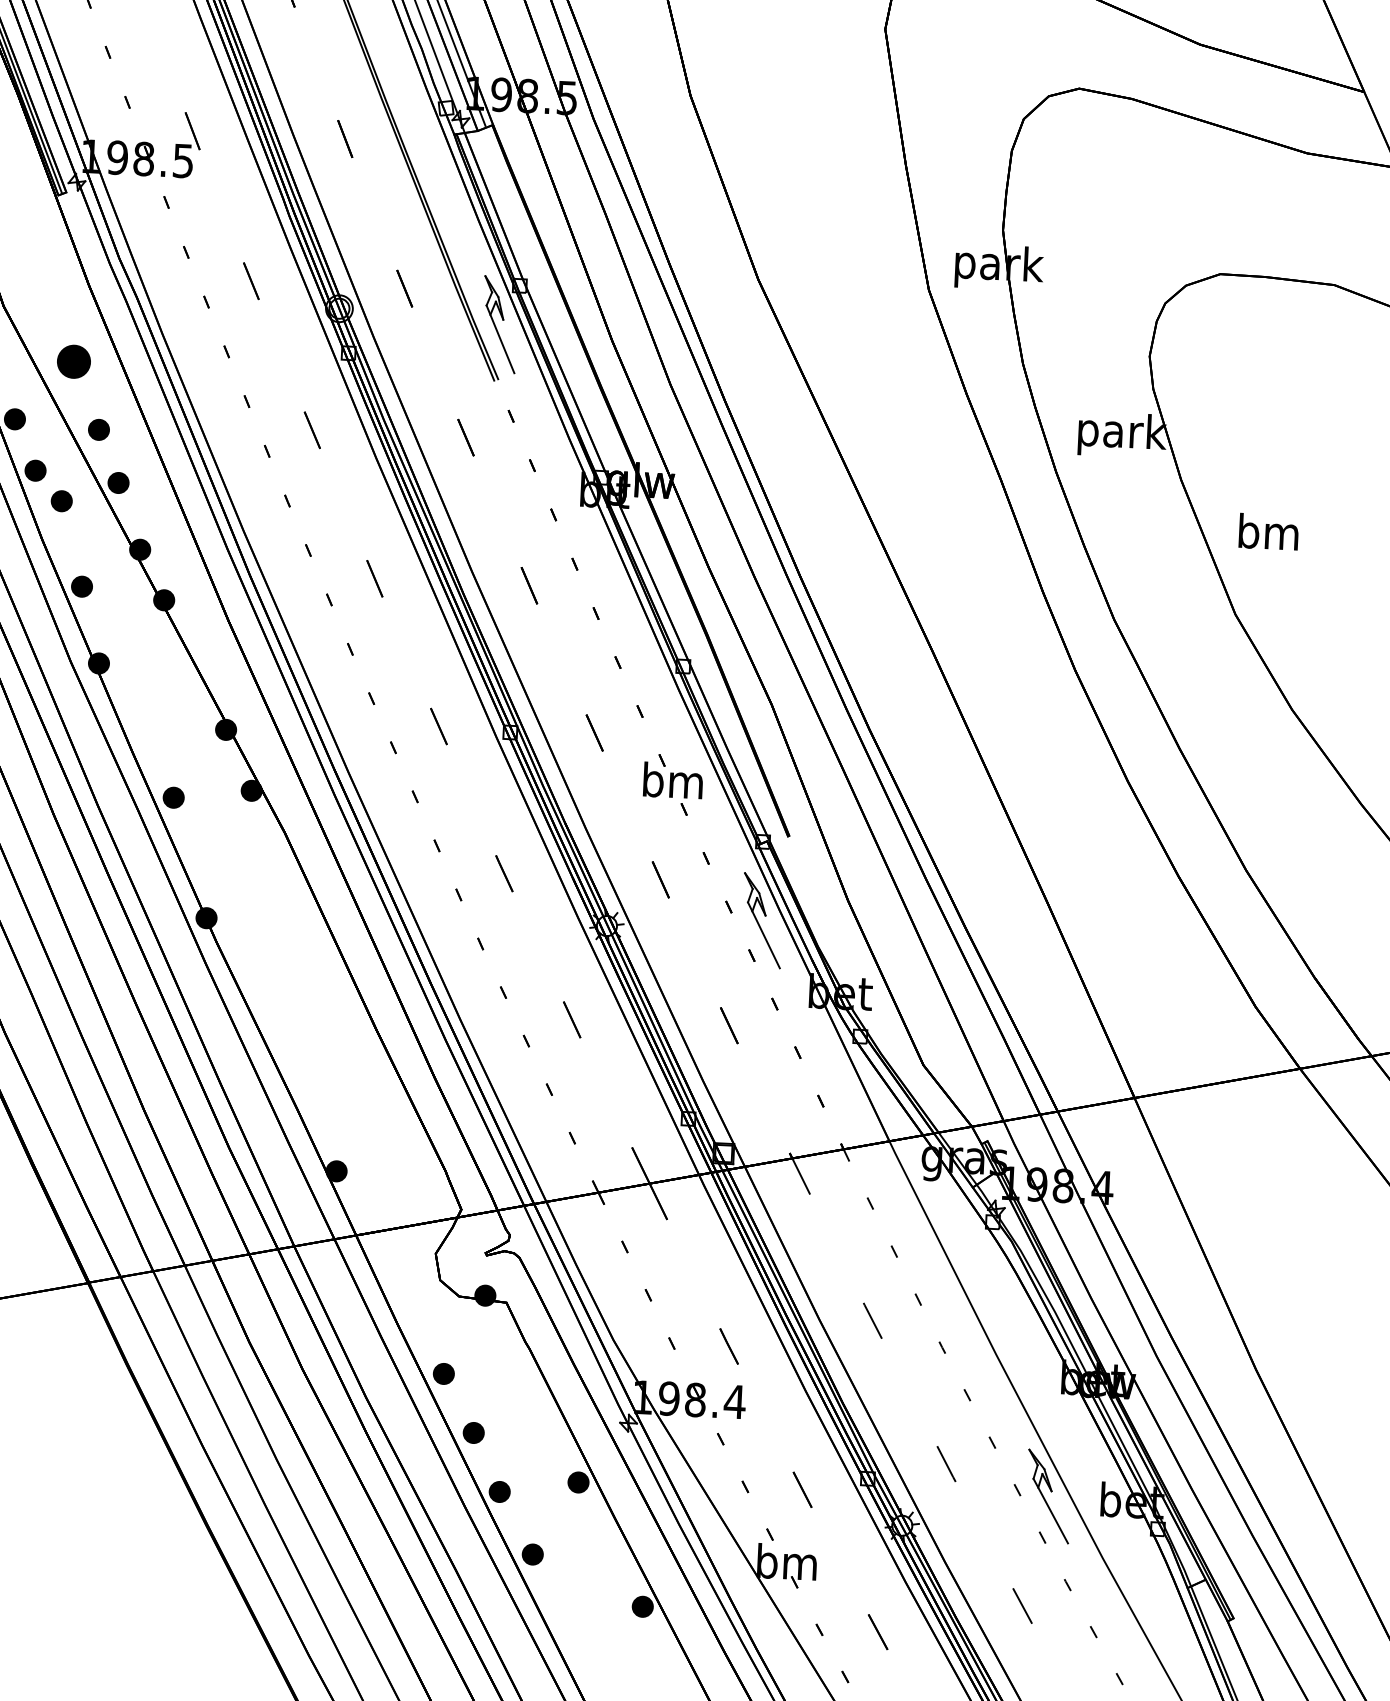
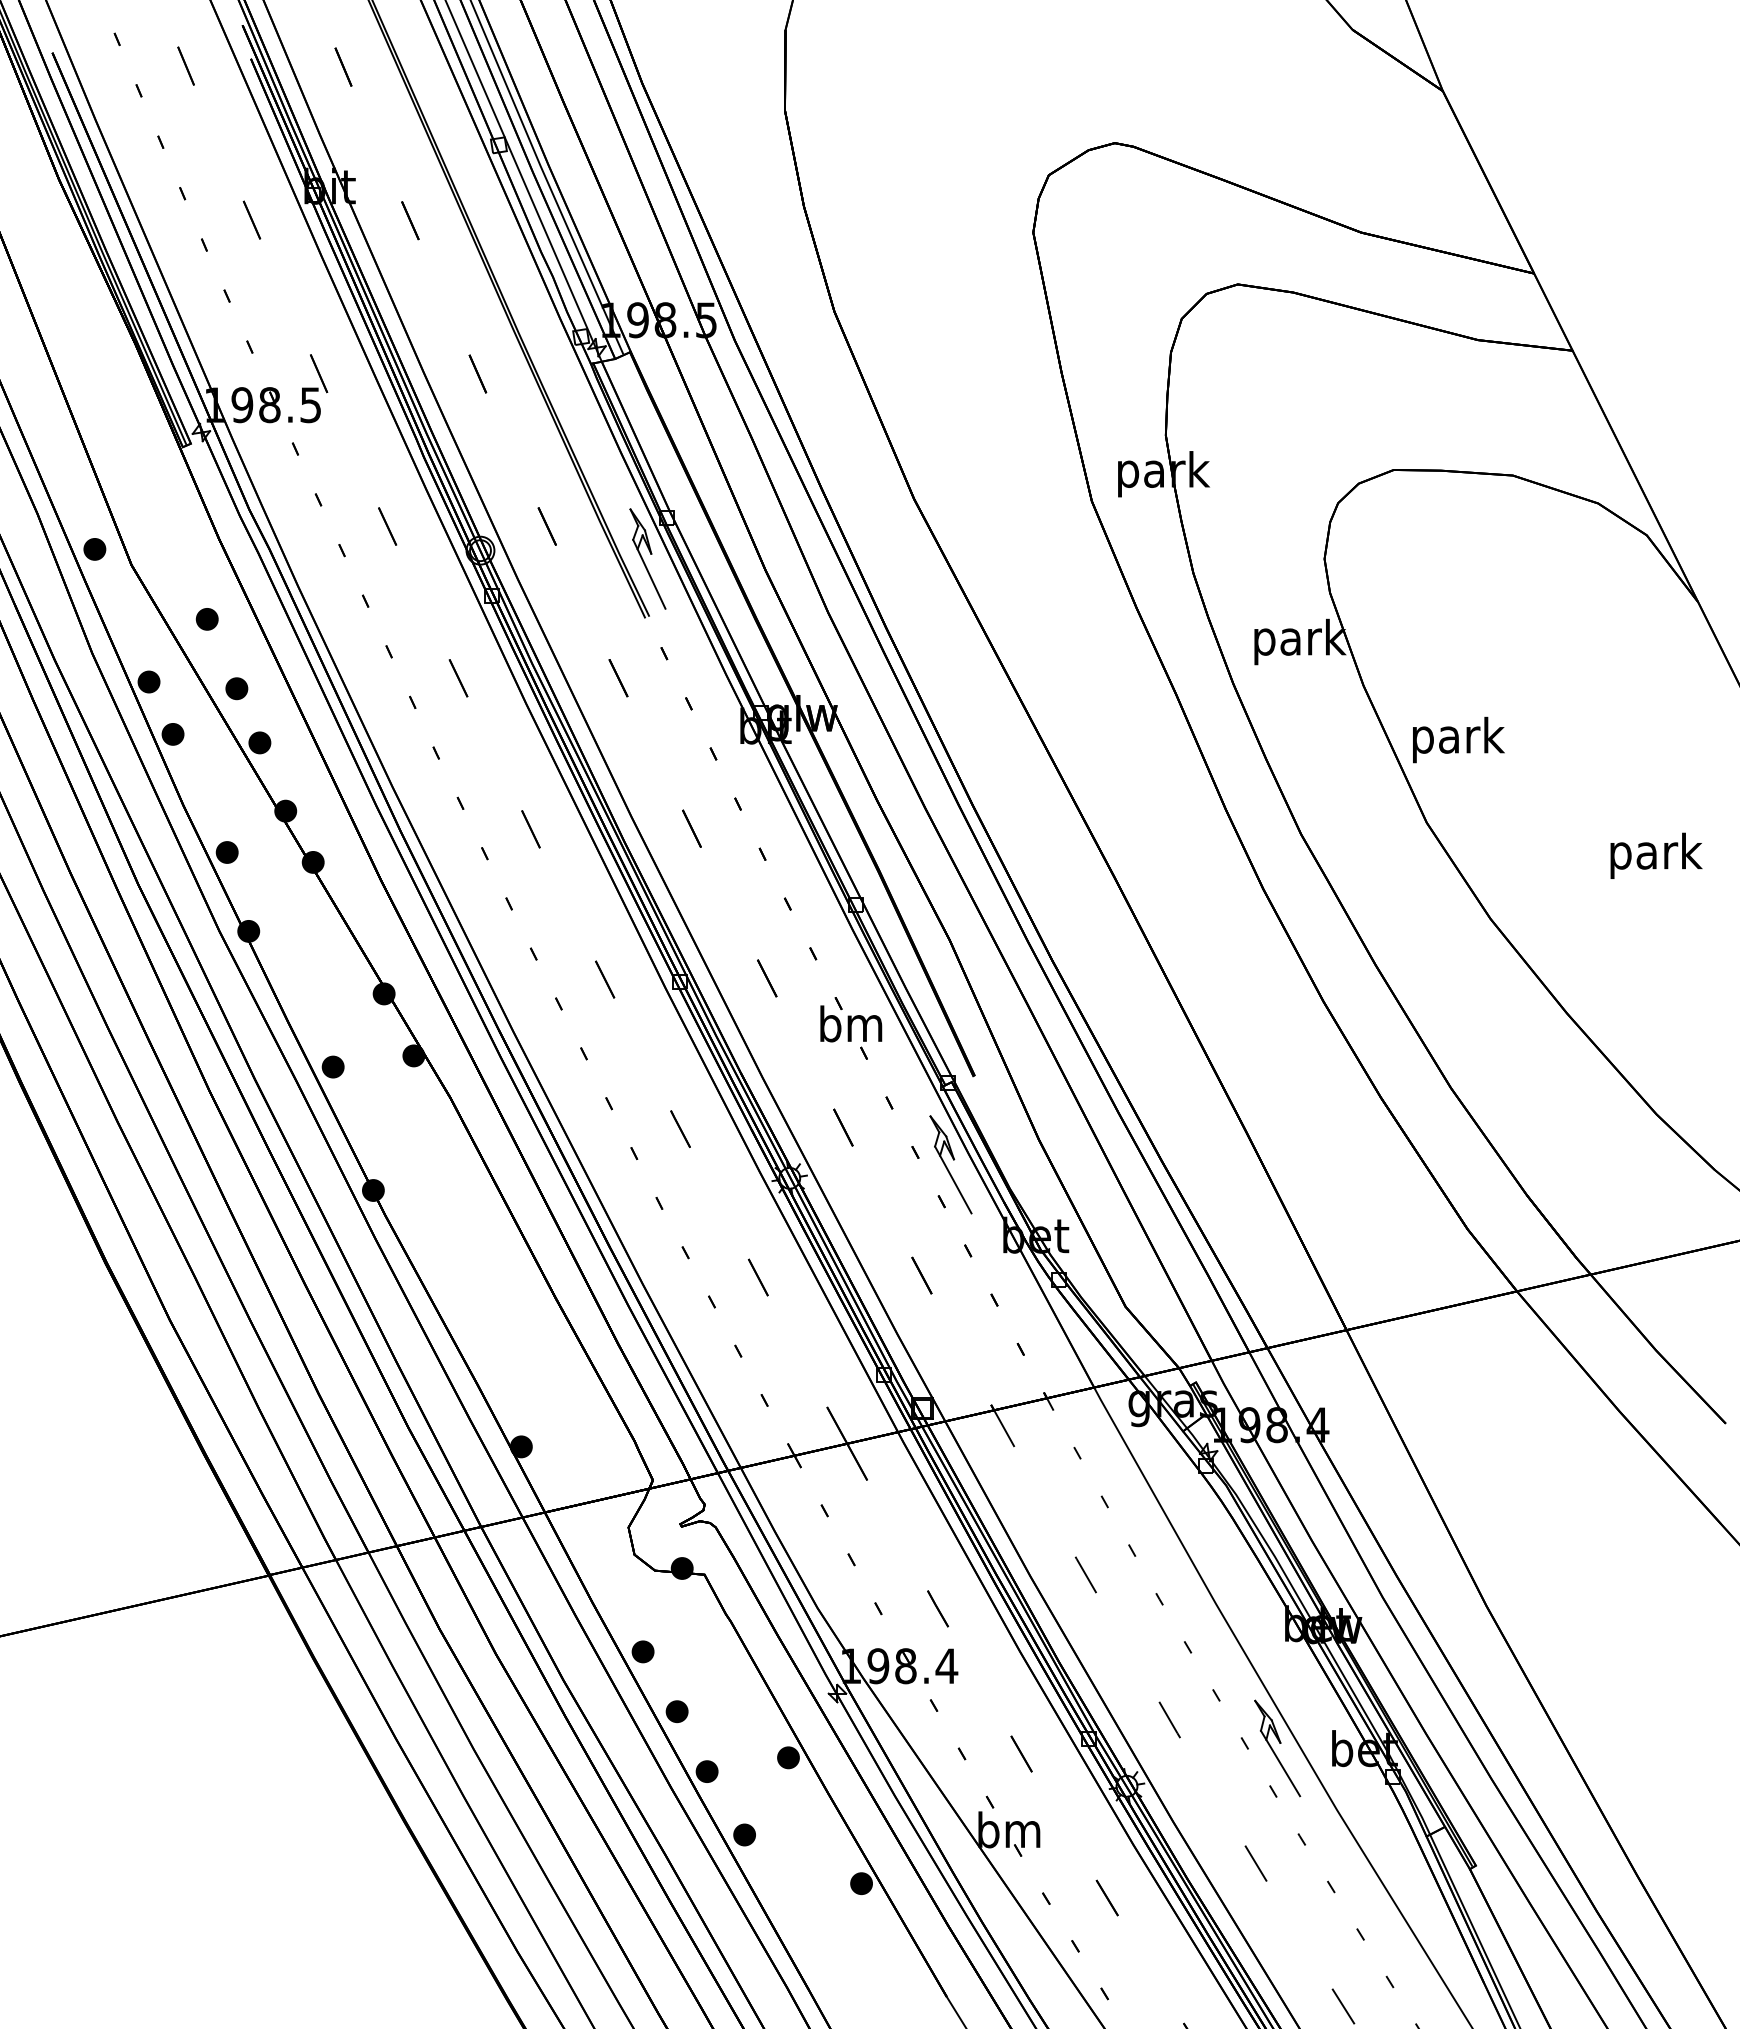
part: (73, 361) -> (206, 619), size x0.62
part: (61, 501) -> (201, 764), removed
text: (1269, 536) -> (1458, 739), bm -> park

